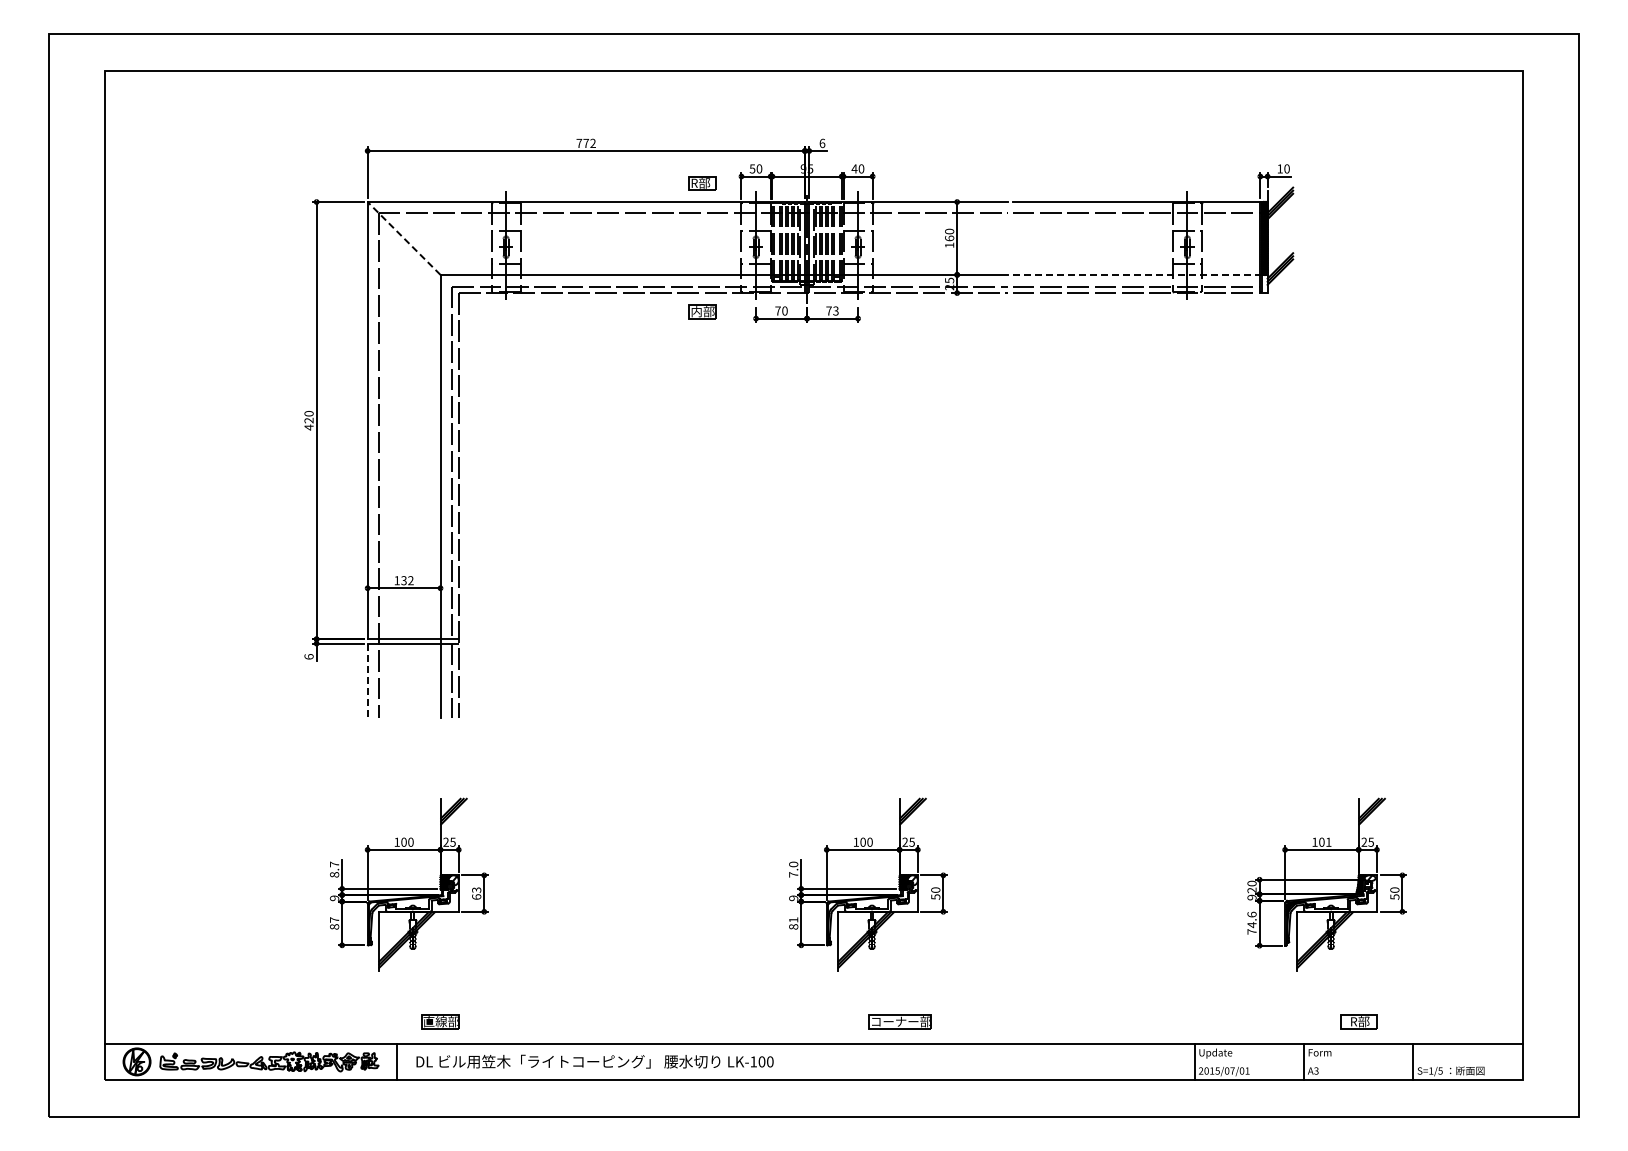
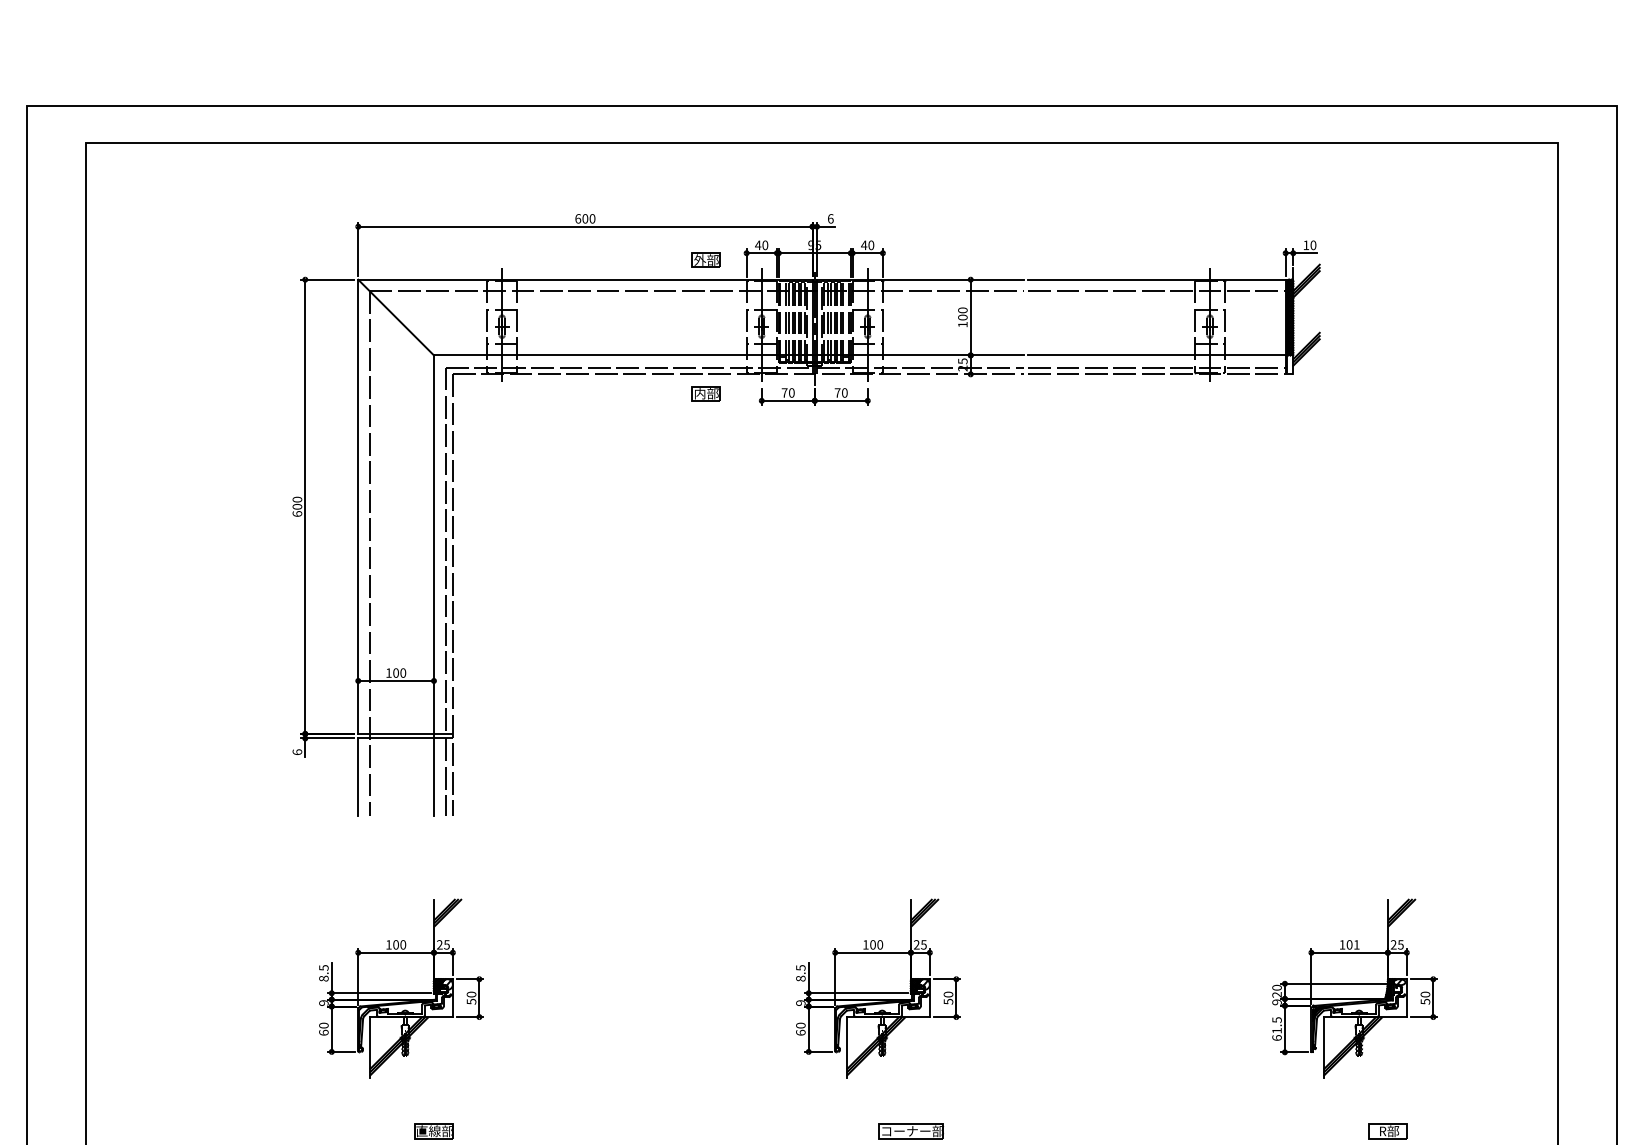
text: (585, 143) -> (584, 218), 772 -> 600
text: (752, 168) -> (758, 244), 50 -> 40
text: (702, 183) -> (706, 260), R部 -> 外部
line: (404, 238) -> (396, 317), dashed -> solid
text: (949, 238) -> (962, 317), 160 -> 100
line: (1137, 274) -> (1158, 355), dashed -> solid
text: (835, 310) -> (844, 392), 73 -> 70
text: (308, 423) -> (296, 509), 420 -> 600
text: (407, 580) -> (399, 672), 132 -> 100
line: (367, 681) -> (358, 777), dashed -> solid
text: (334, 864) -> (323, 967), 8.7 -> 8.5
text: (793, 869) -> (800, 973), 7.0 -> 8.5
text: (476, 893) -> (471, 998), 63 -> 50
text: (1251, 922) -> (1276, 1028), 74.6 -> 61.5
text: (334, 923) -> (323, 1029), 87 -> 60
text: (793, 923) -> (800, 1029), 81 -> 60

